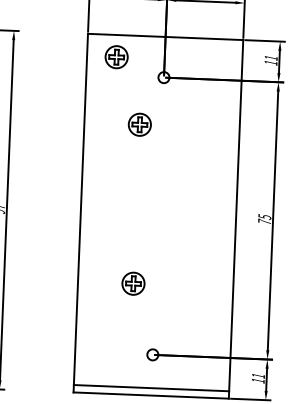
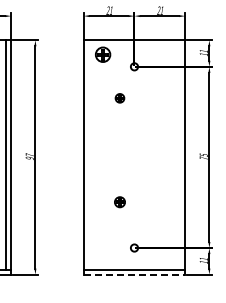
part: (139, 125) -> (119, 98), size x0.6
part: (132, 284) -> (119, 202), size x0.7
line: (151, 395) -> (134, 274), solid -> dashed

